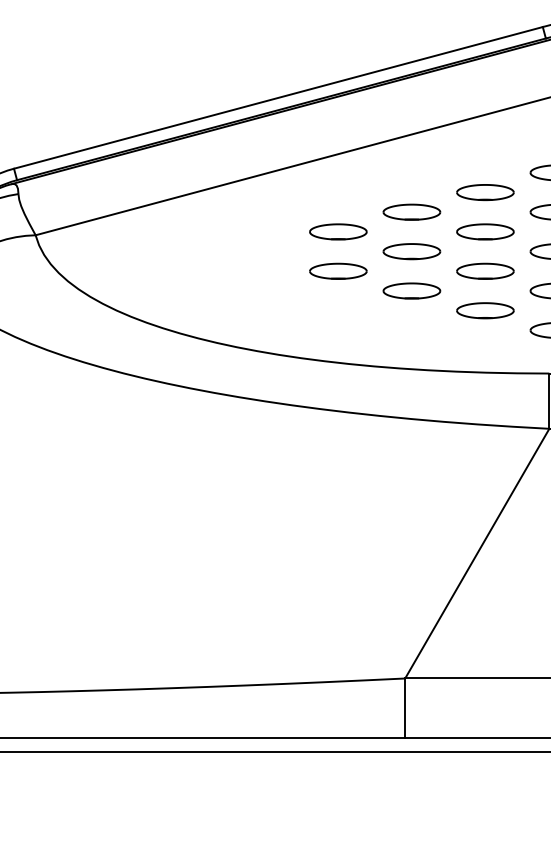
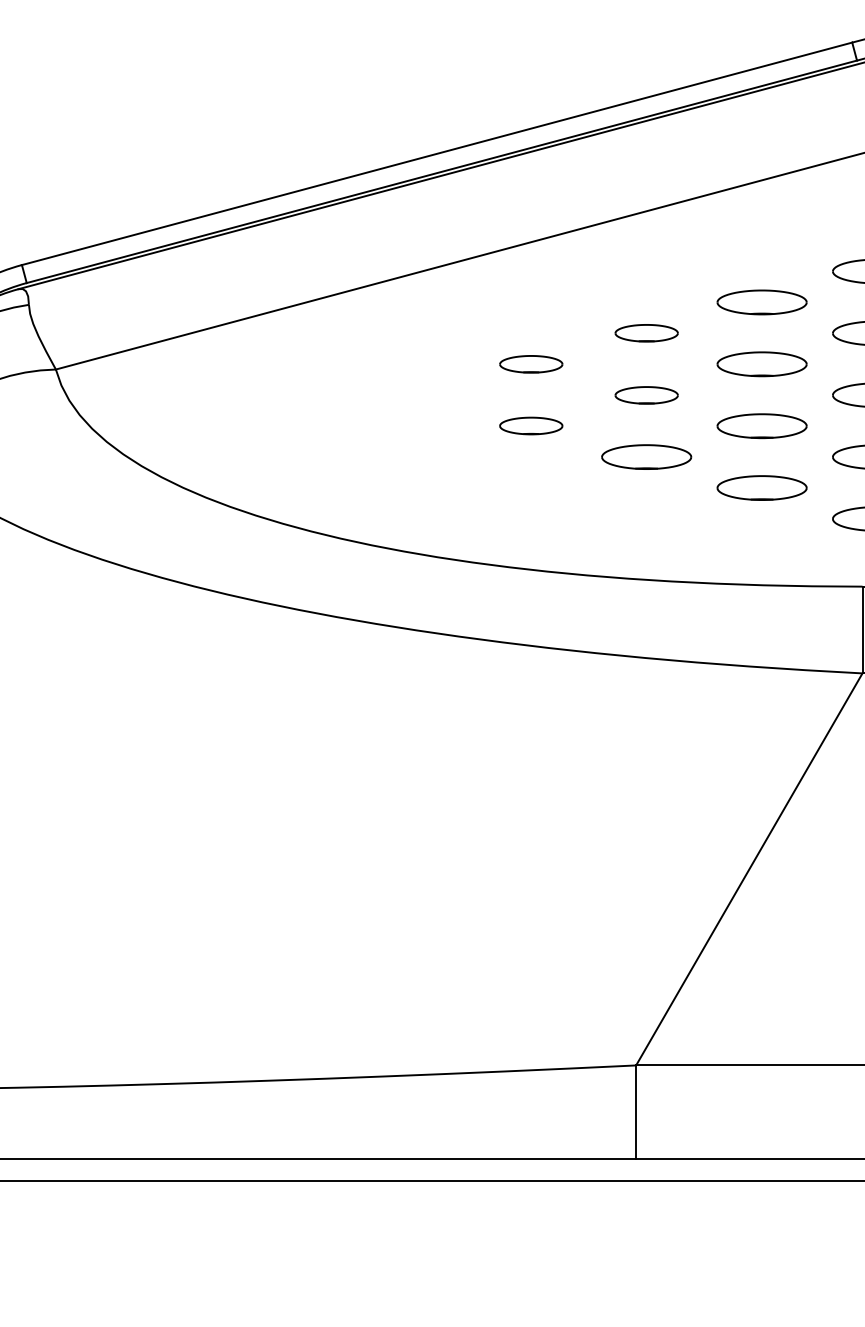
part: (411, 211) -> (646, 332), size x0.7
part: (338, 231) -> (531, 363), size x0.7
part: (411, 251) -> (646, 395), size x0.7
part: (338, 270) -> (531, 424), size x0.7

